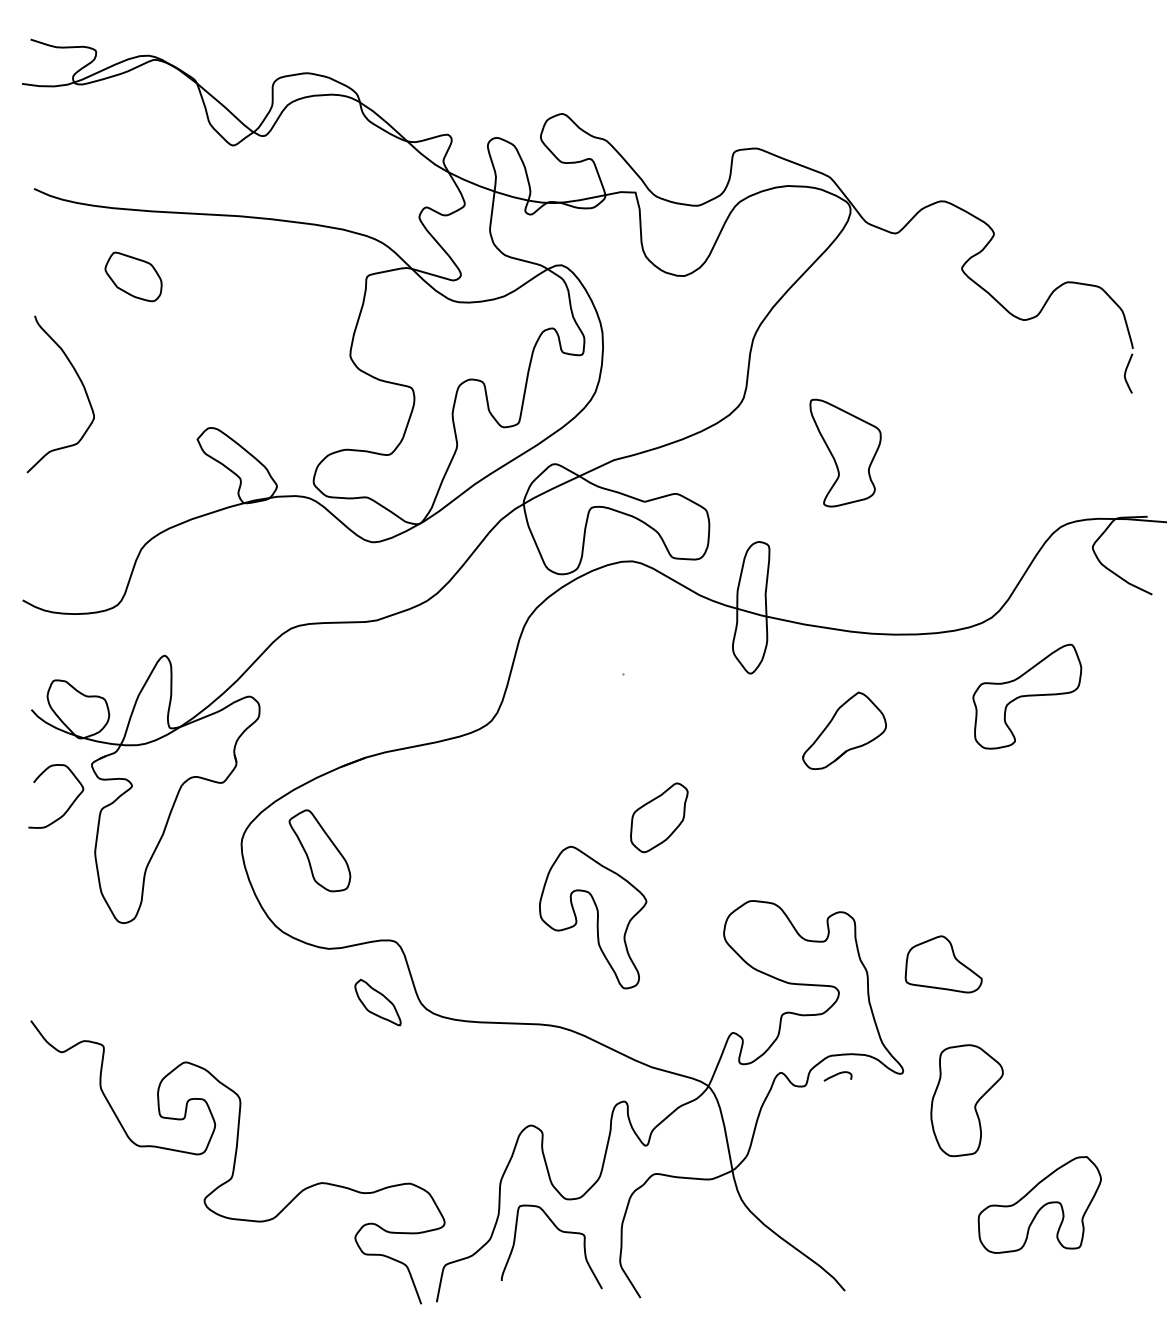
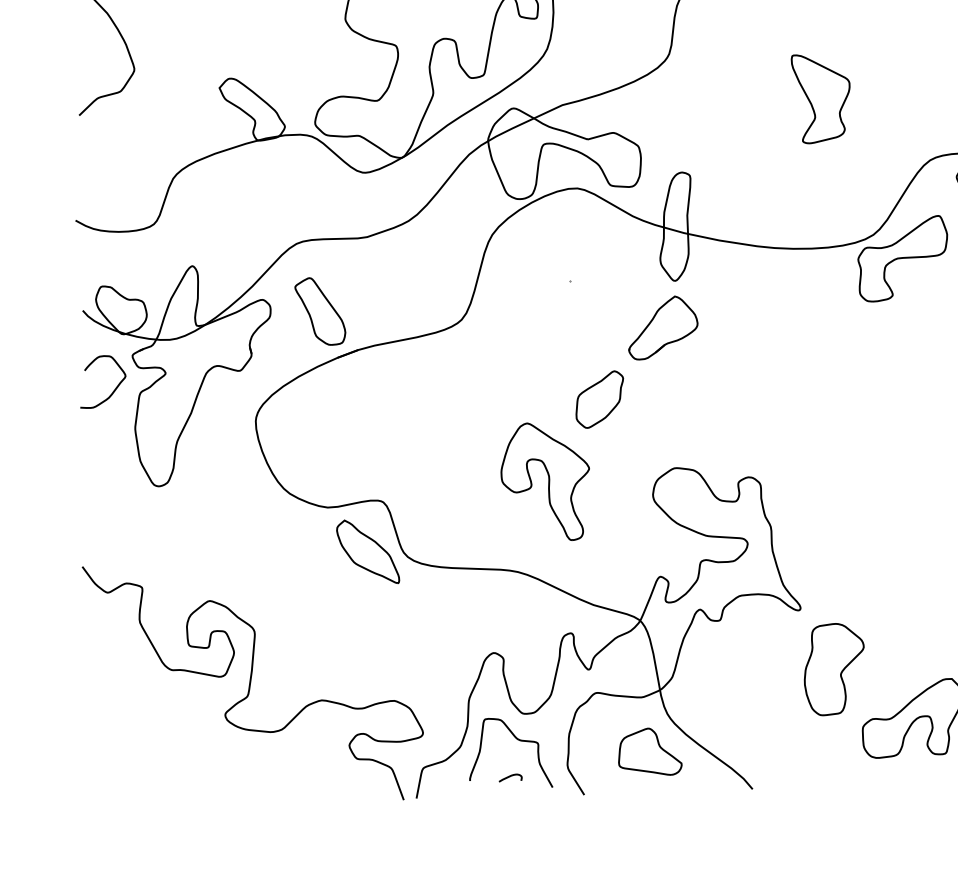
part: (845, 452) -> (820, 98), moved
part: (1027, 696) -> (902, 258), moved
part: (844, 730) -> (663, 327), moved
part: (319, 850) -> (319, 311), moved
part: (943, 964) -> (650, 751), moved
part: (377, 1002) -> (367, 551), size x1.67
curve: (837, 1075) -> (510, 777), moved
part: (966, 1100) -> (833, 669), moved

